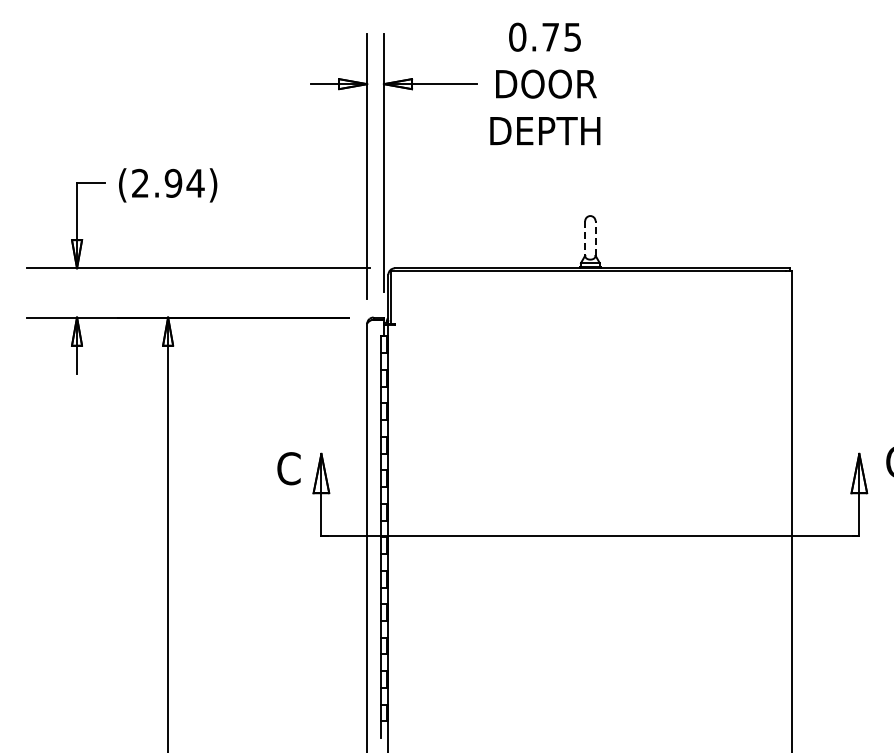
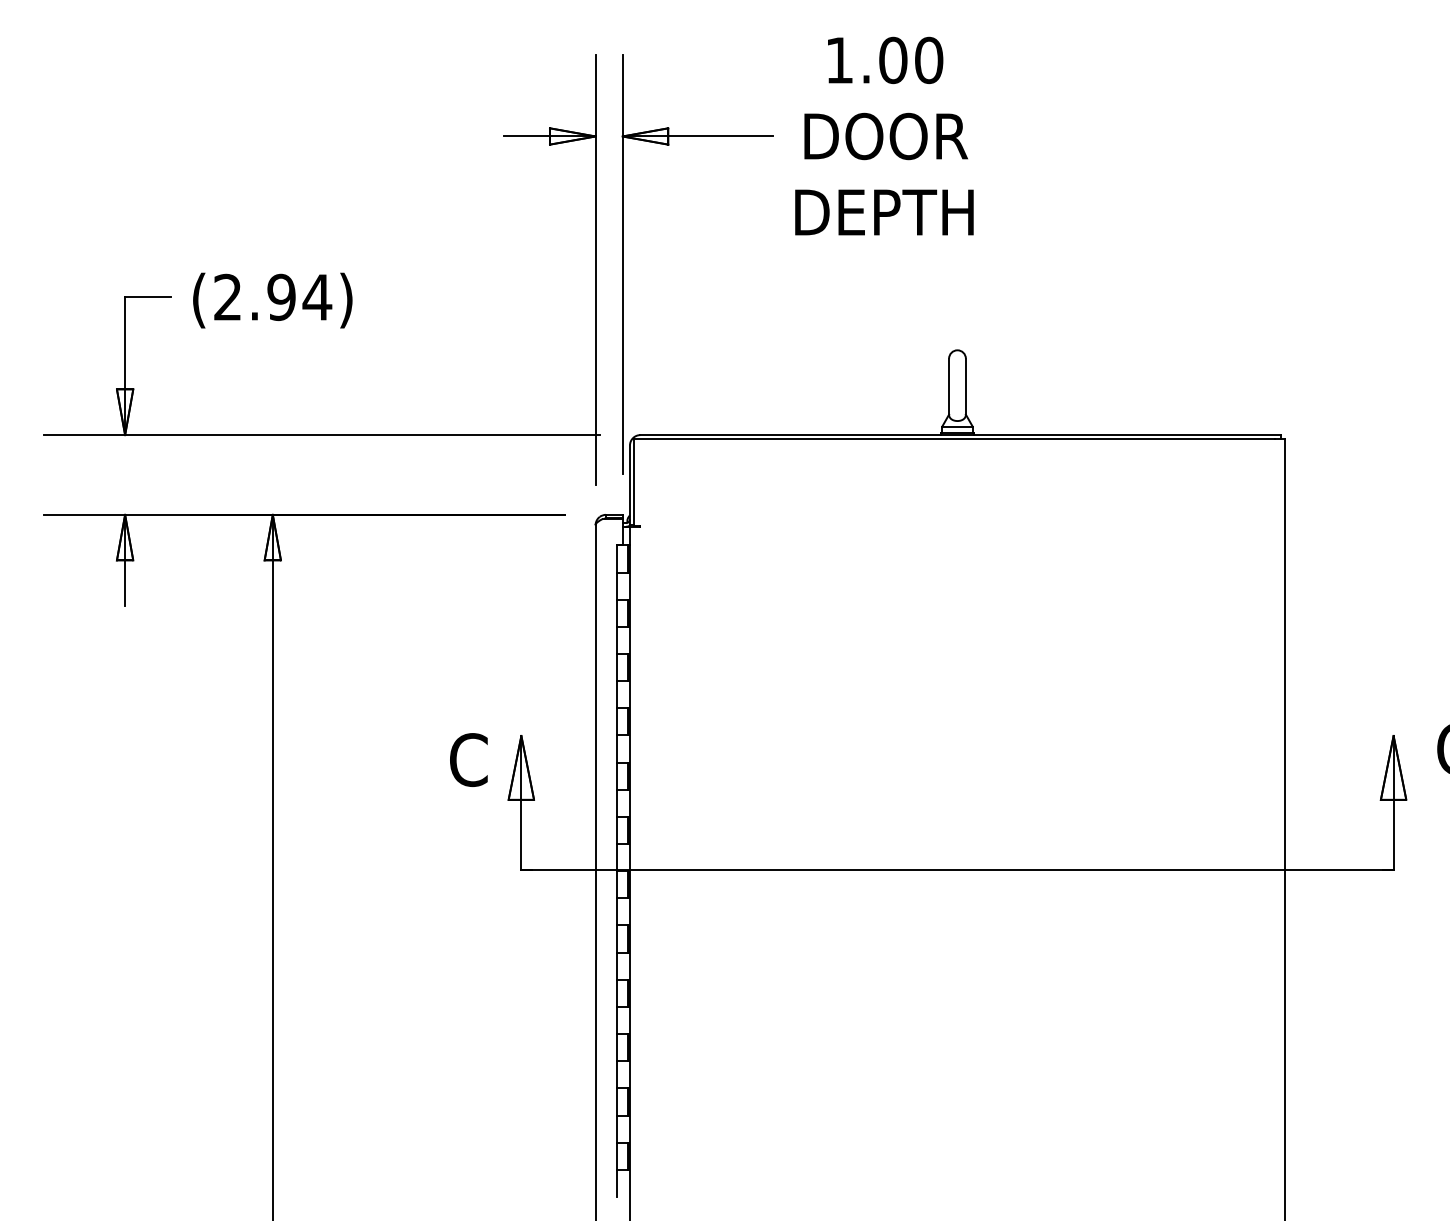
text: (545, 36) -> (884, 59), 0.75 -> 1.00
line: (595, 237) -> (965, 385), dashed -> solid
line: (585, 238) -> (949, 386), dashed -> solid

